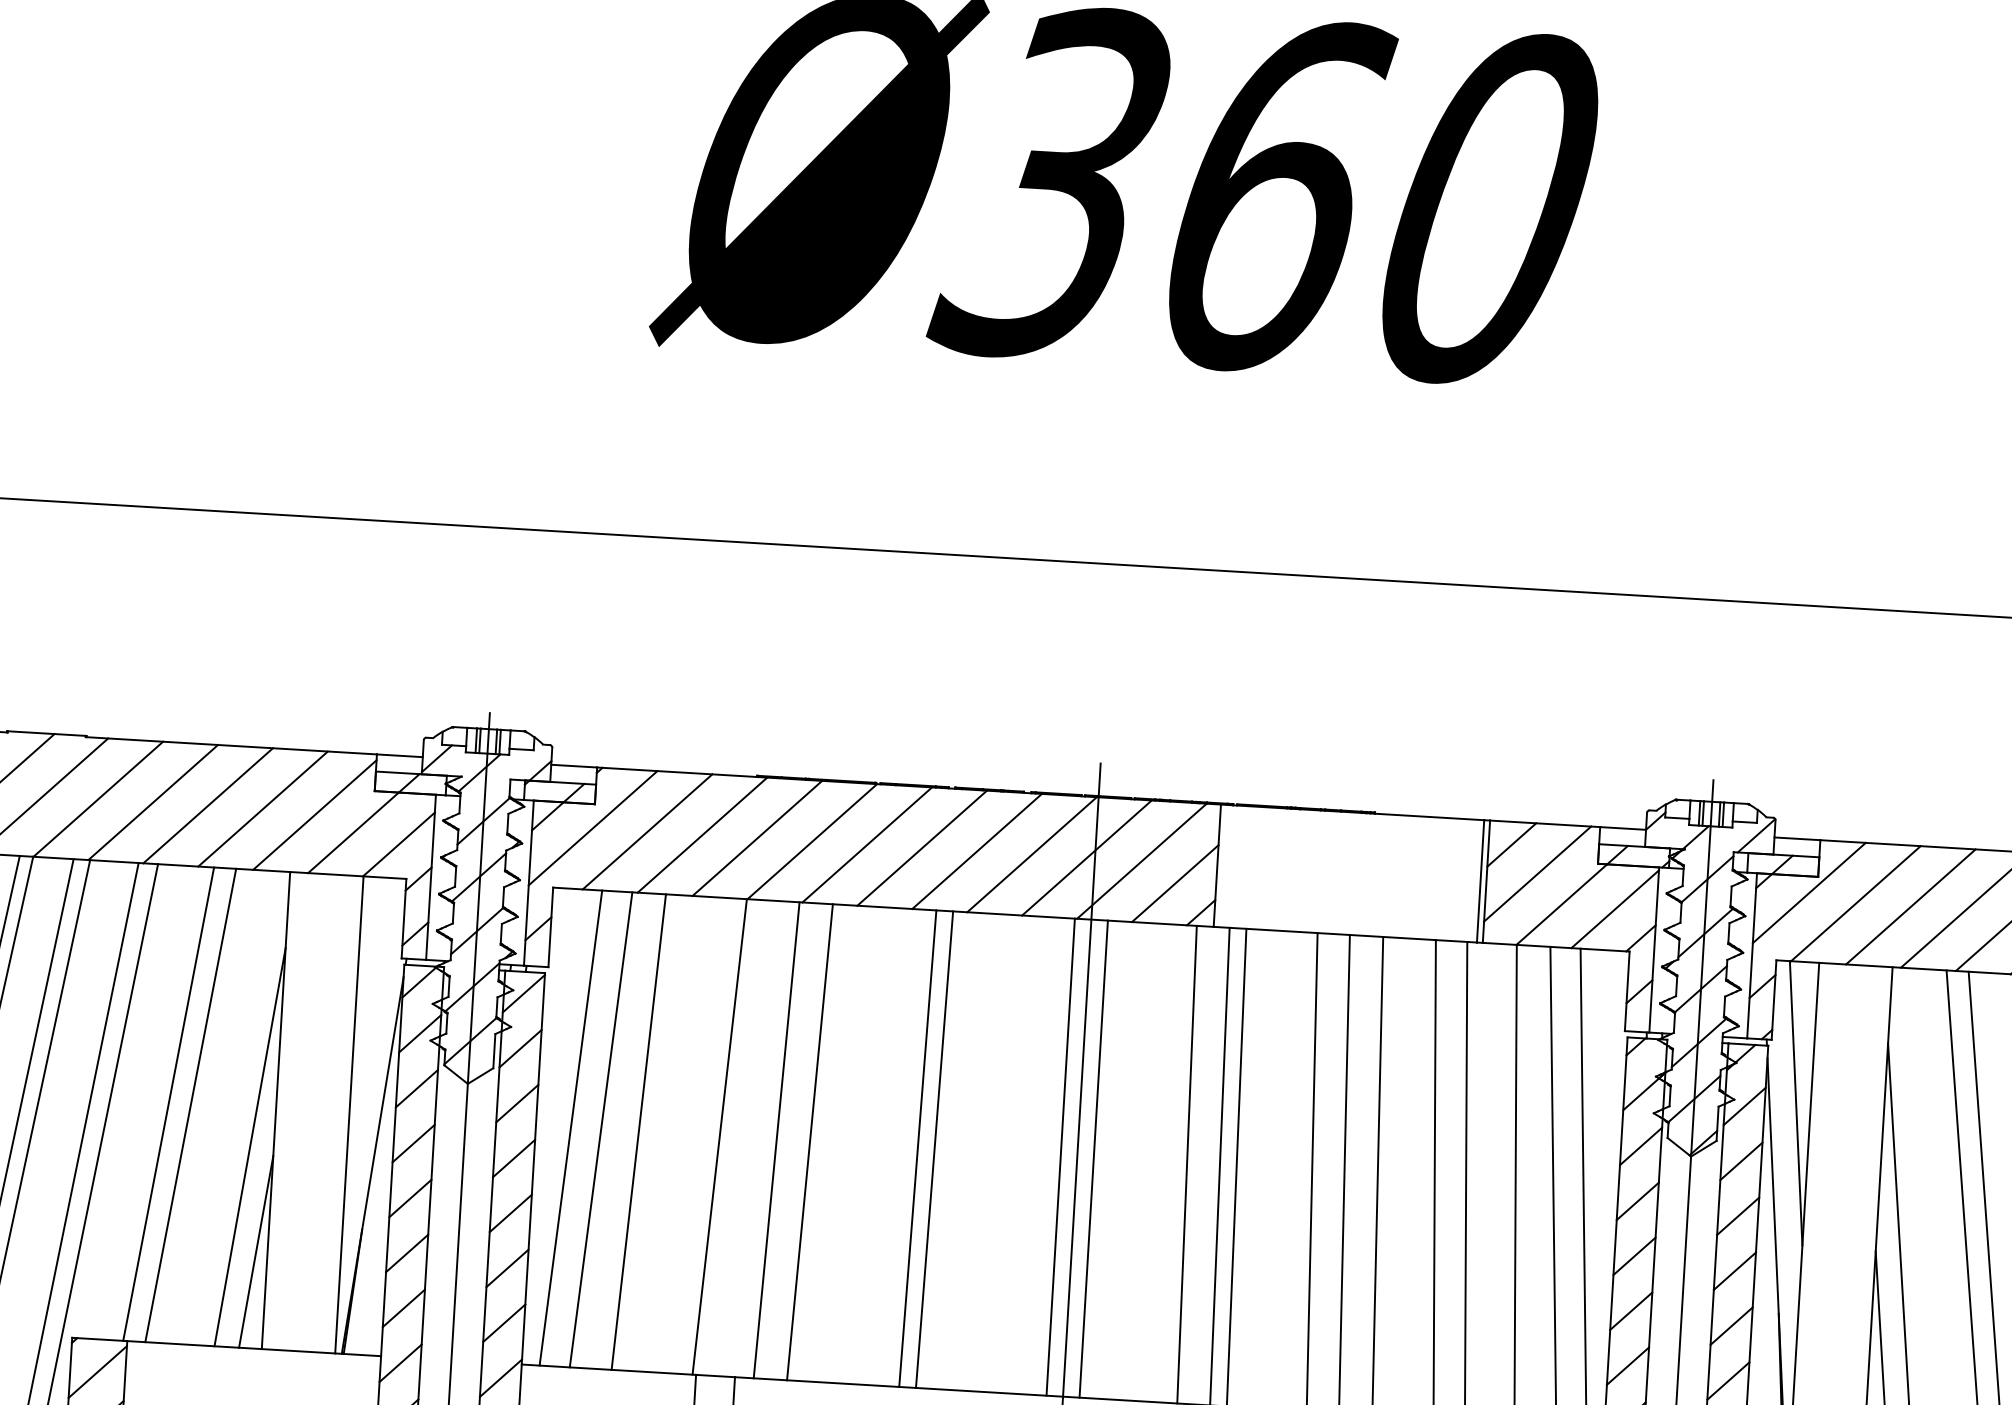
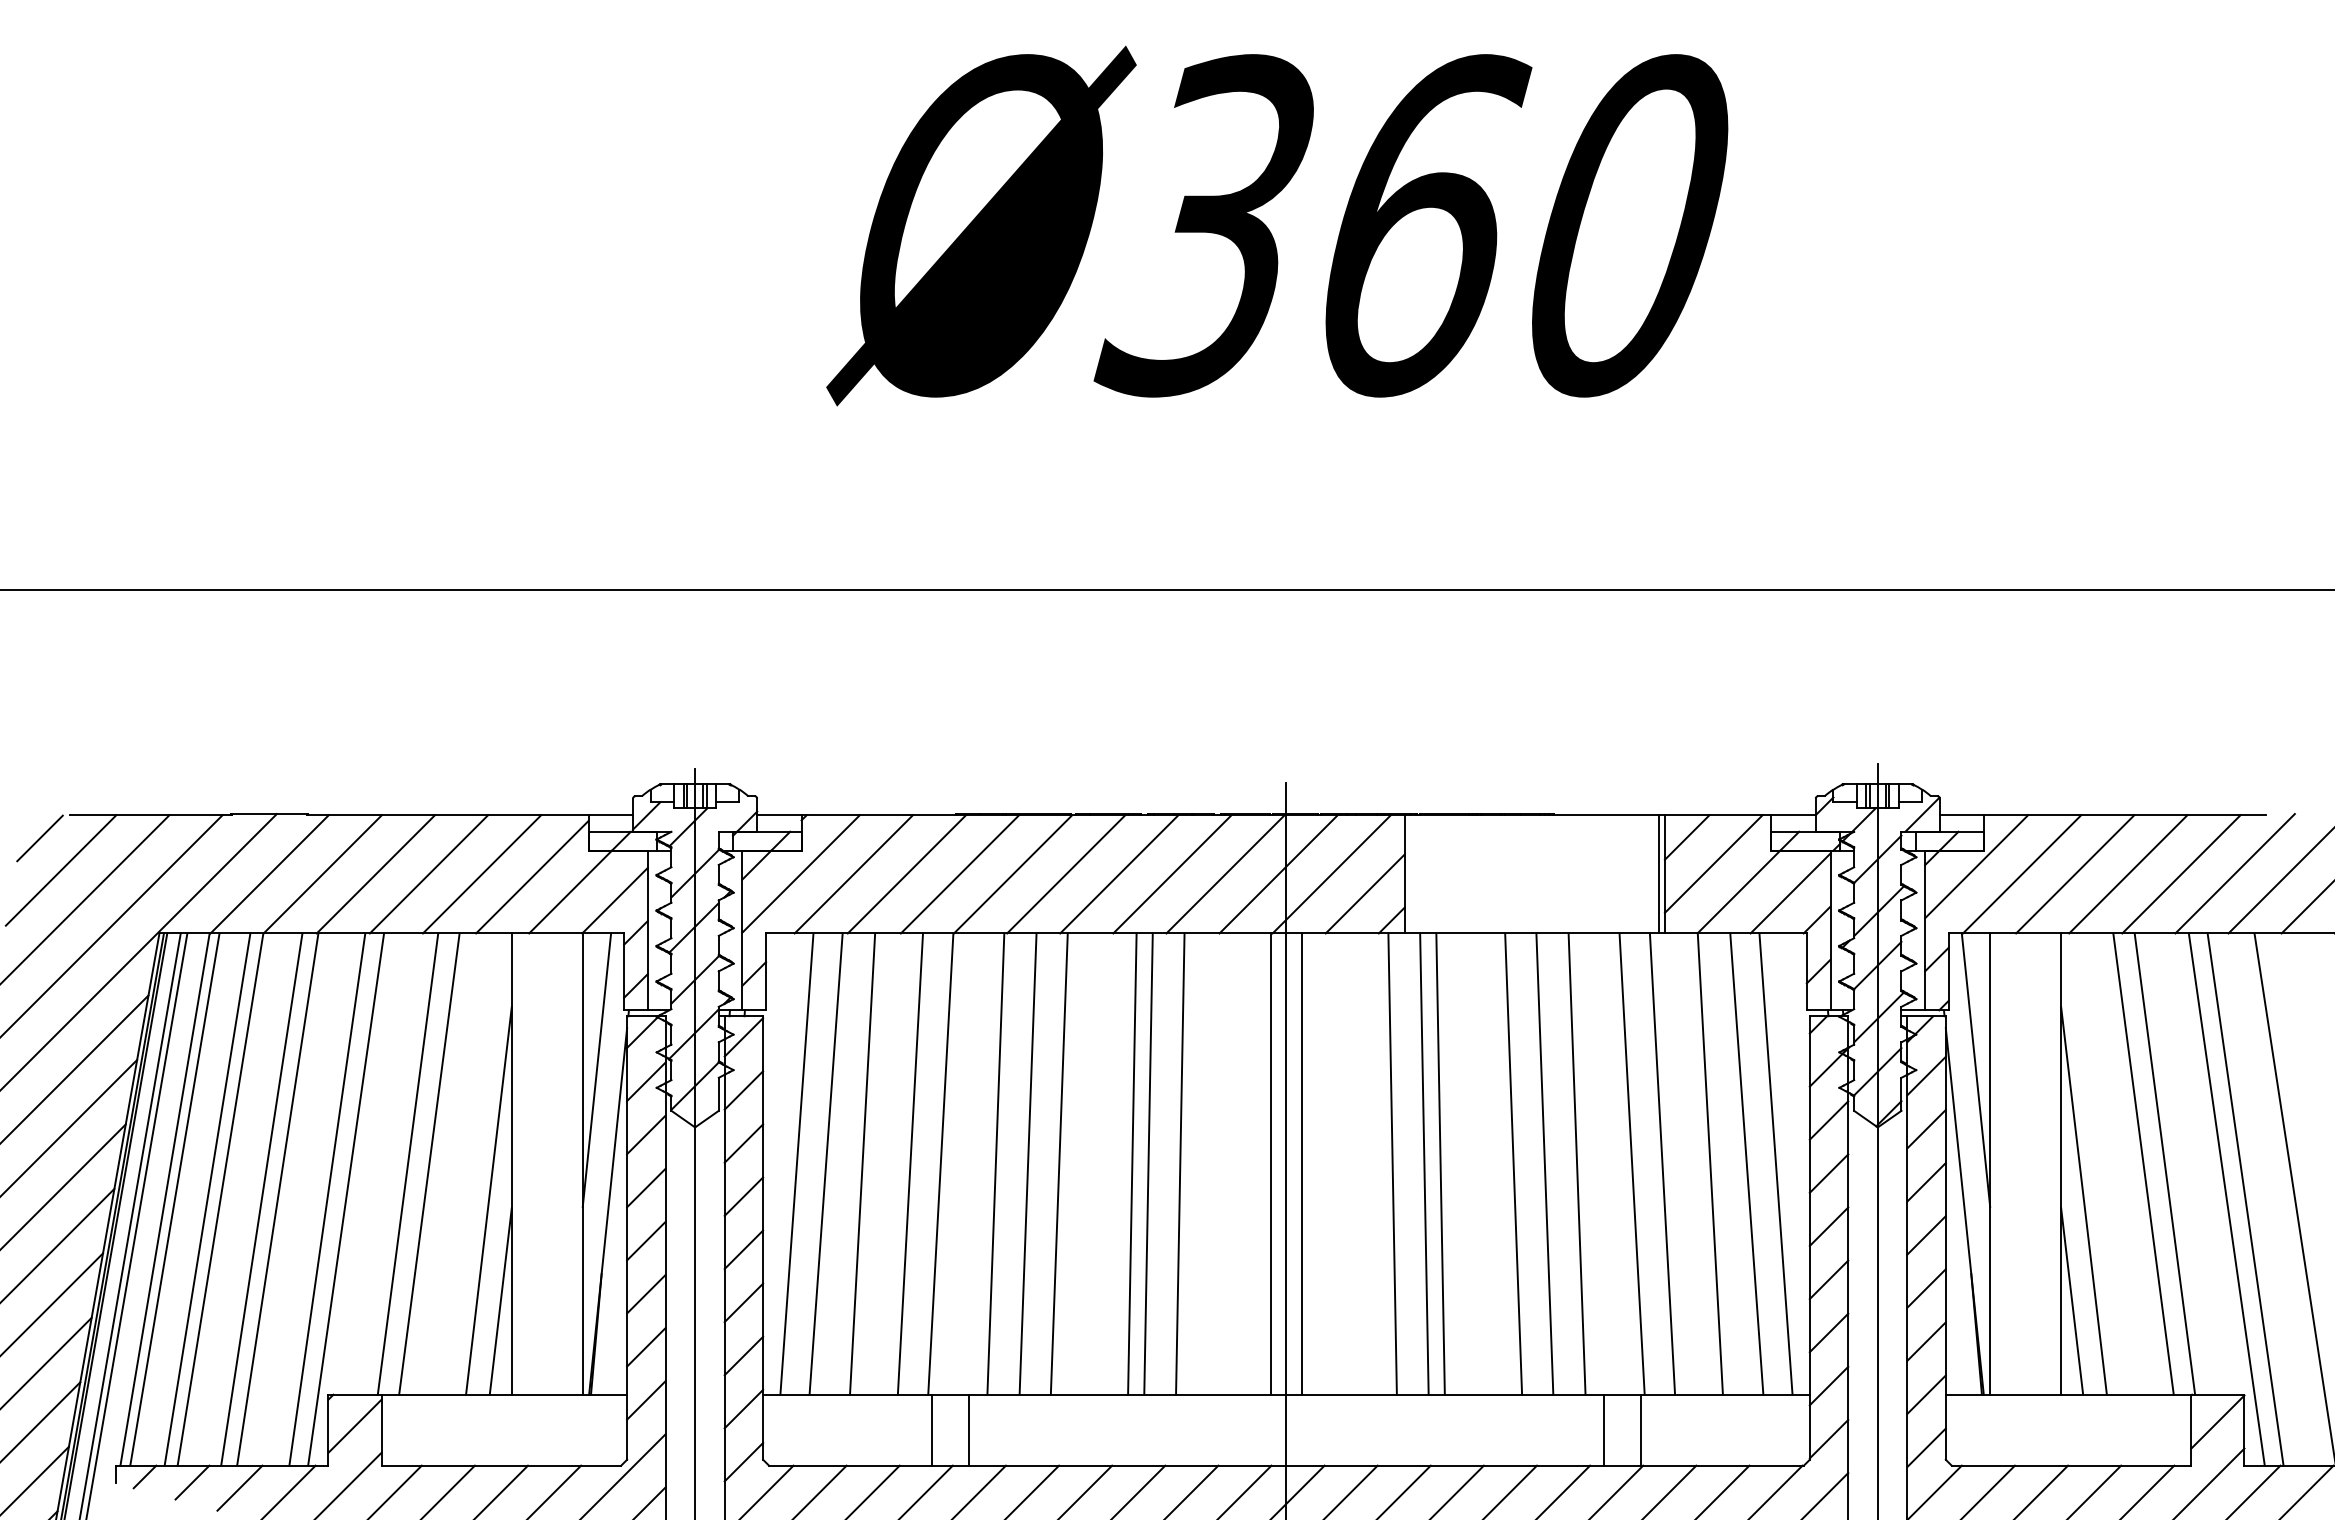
line: (369, 1017) -> (596, 1069), added
line: (688, 1134) -> (910, 1163), added
line: (841, 1143) -> (1058, 1163), added
line: (967, 1151) -> (1180, 1163), added

